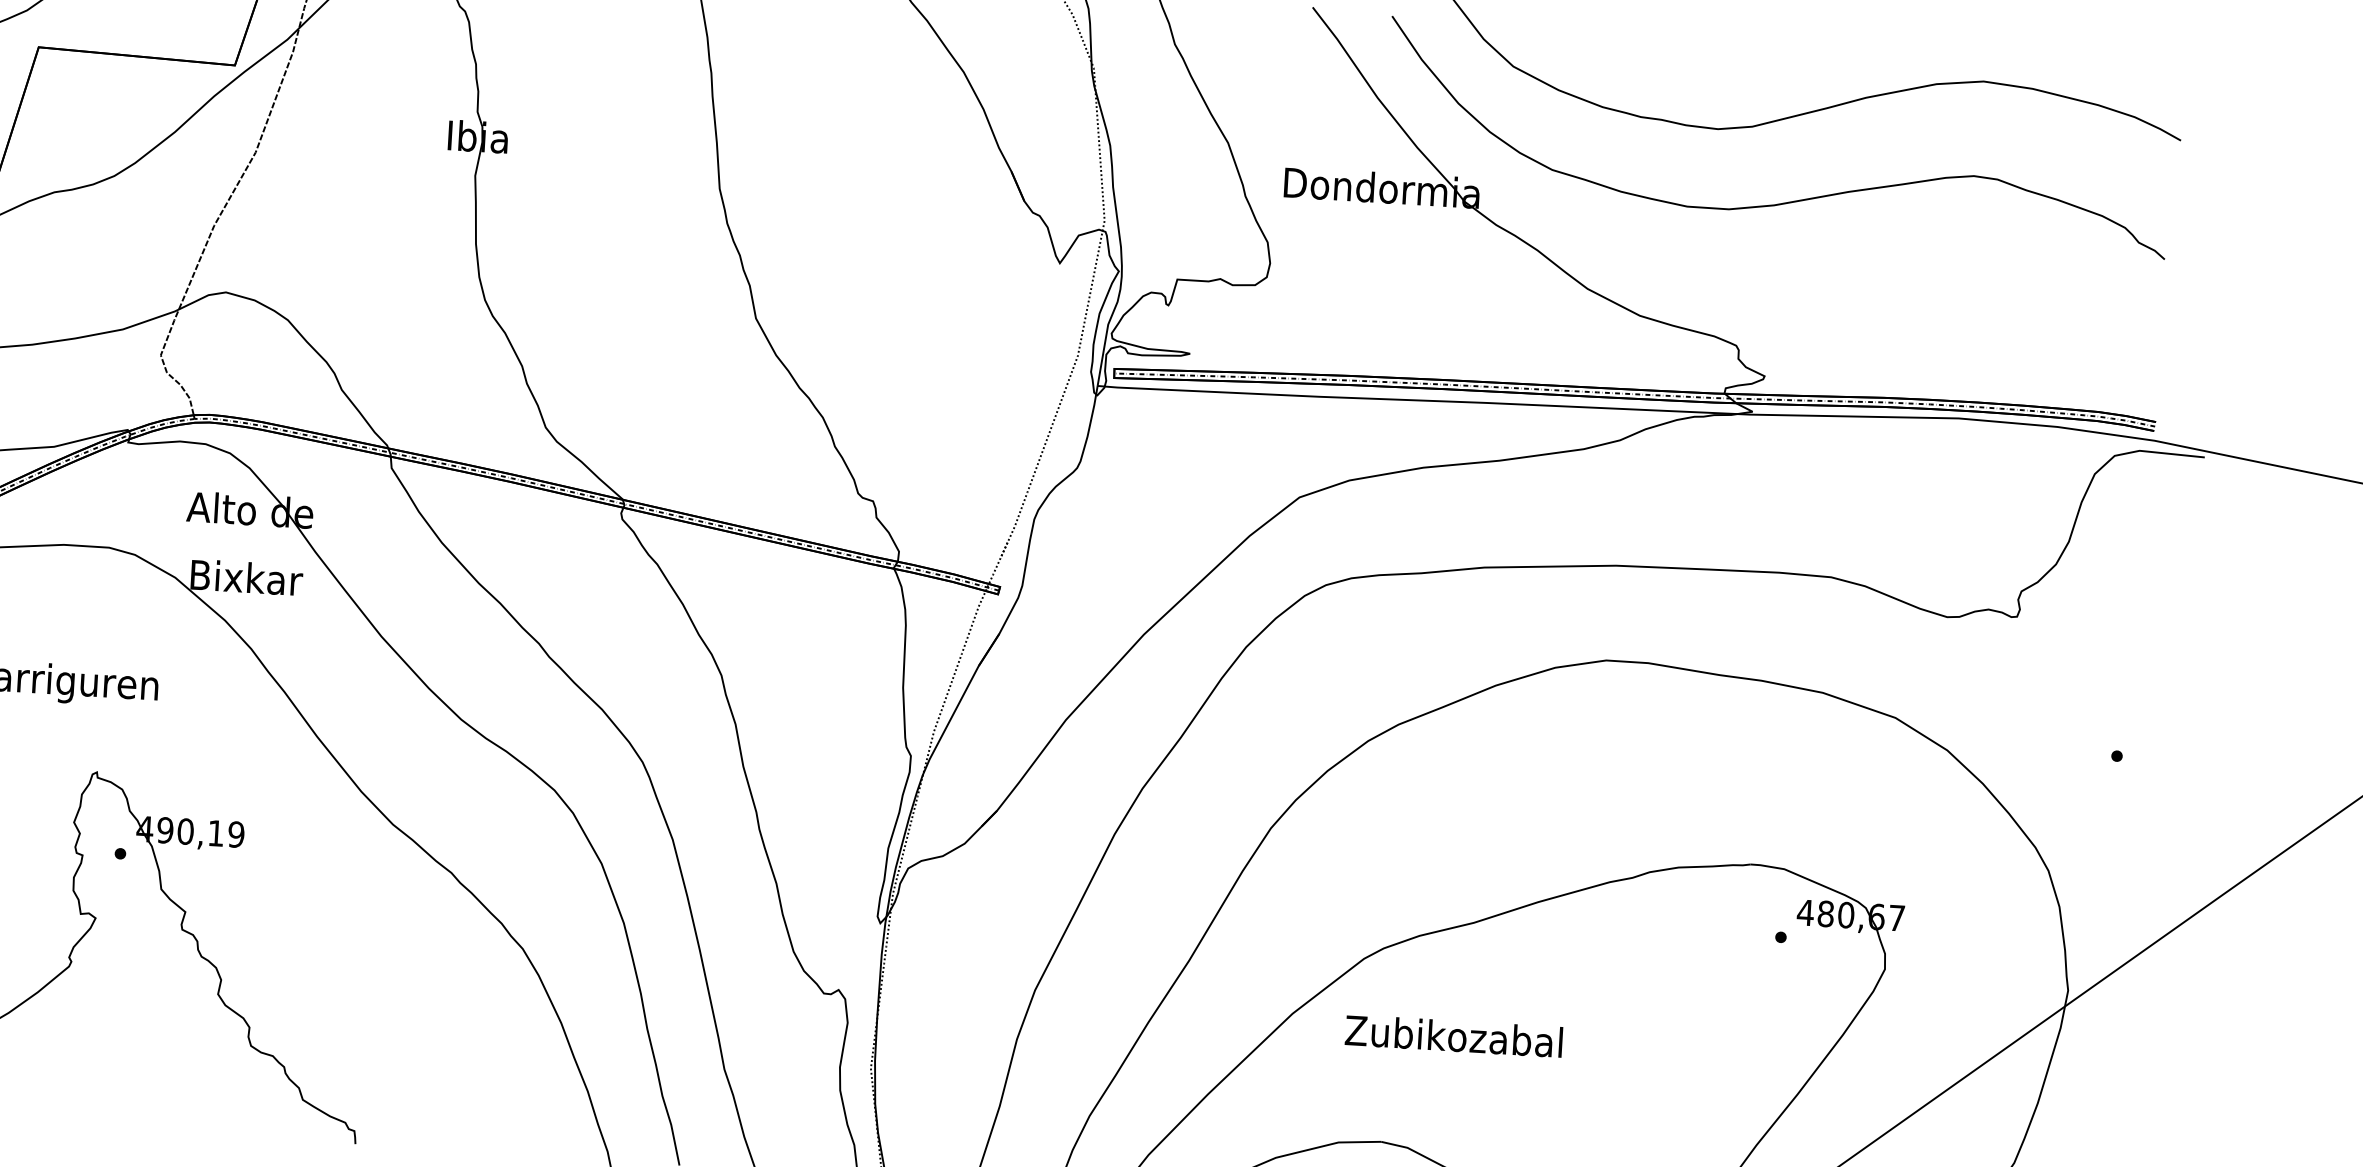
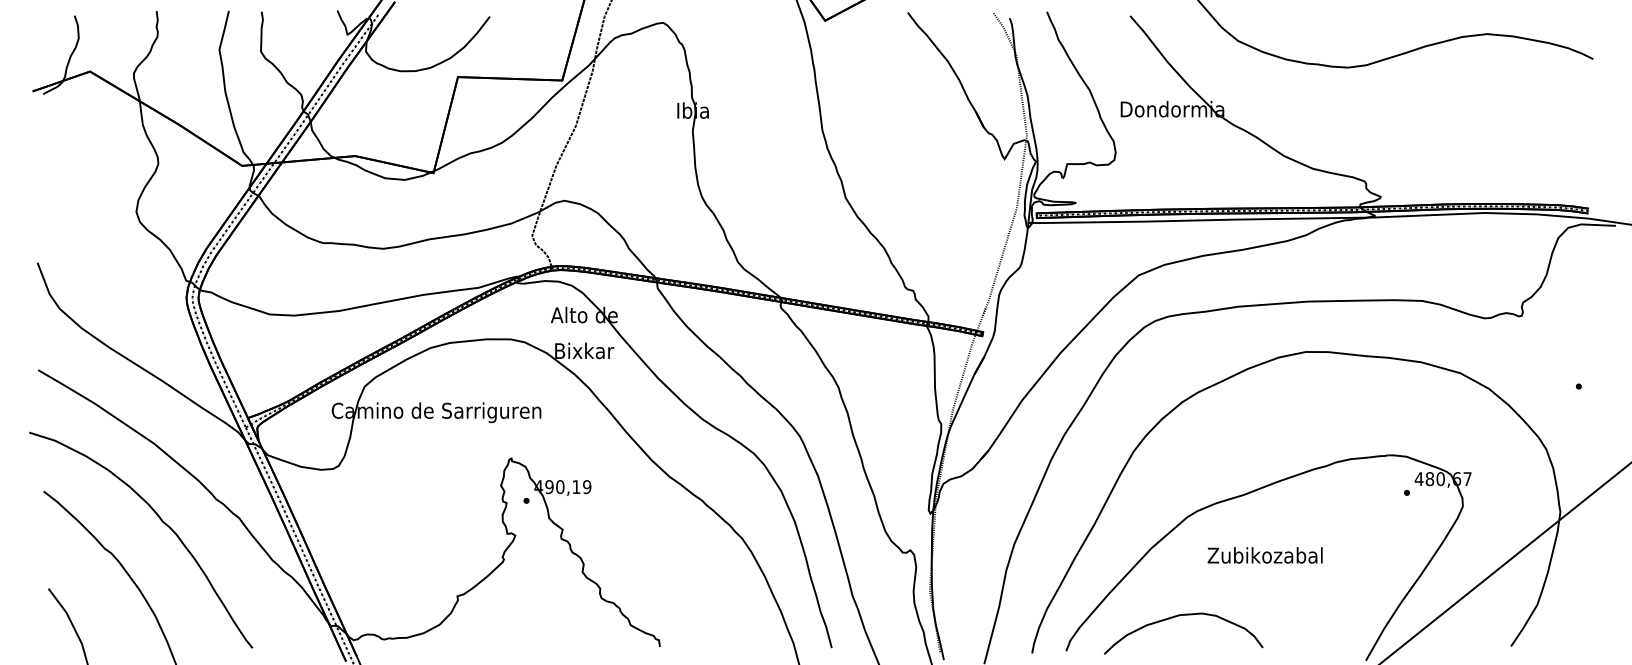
curve: (1793, 199) -> (1390, 102), removed
text: (1452, 1036) -> (1264, 555), moved

